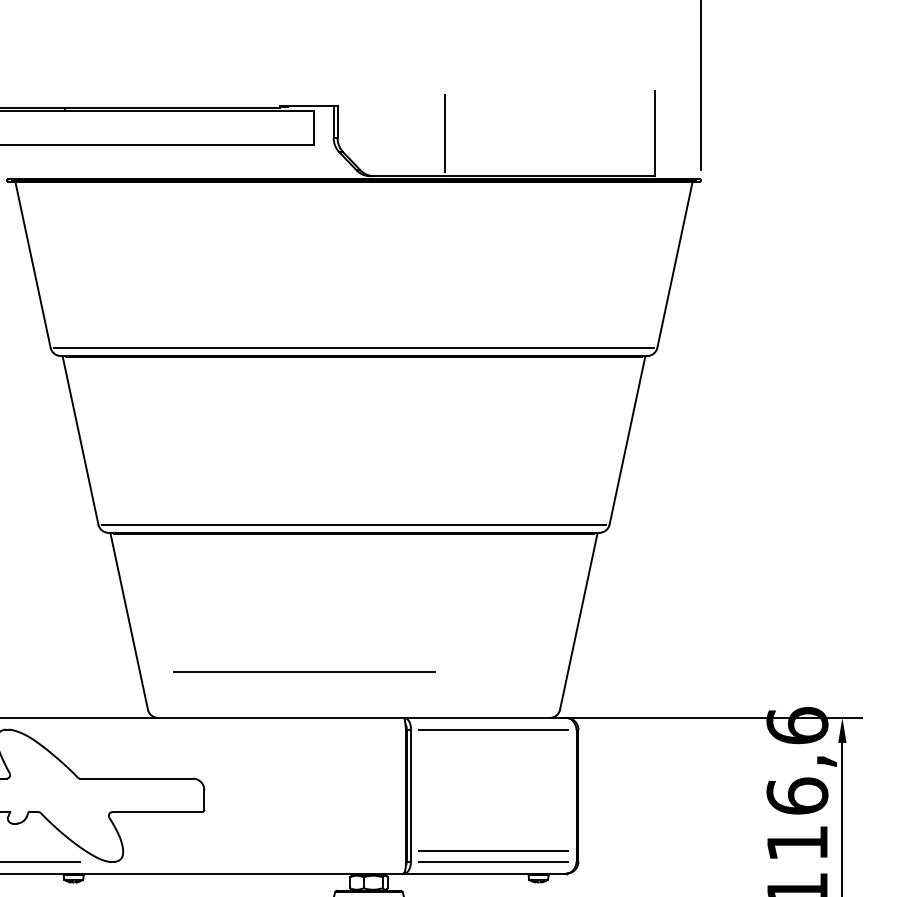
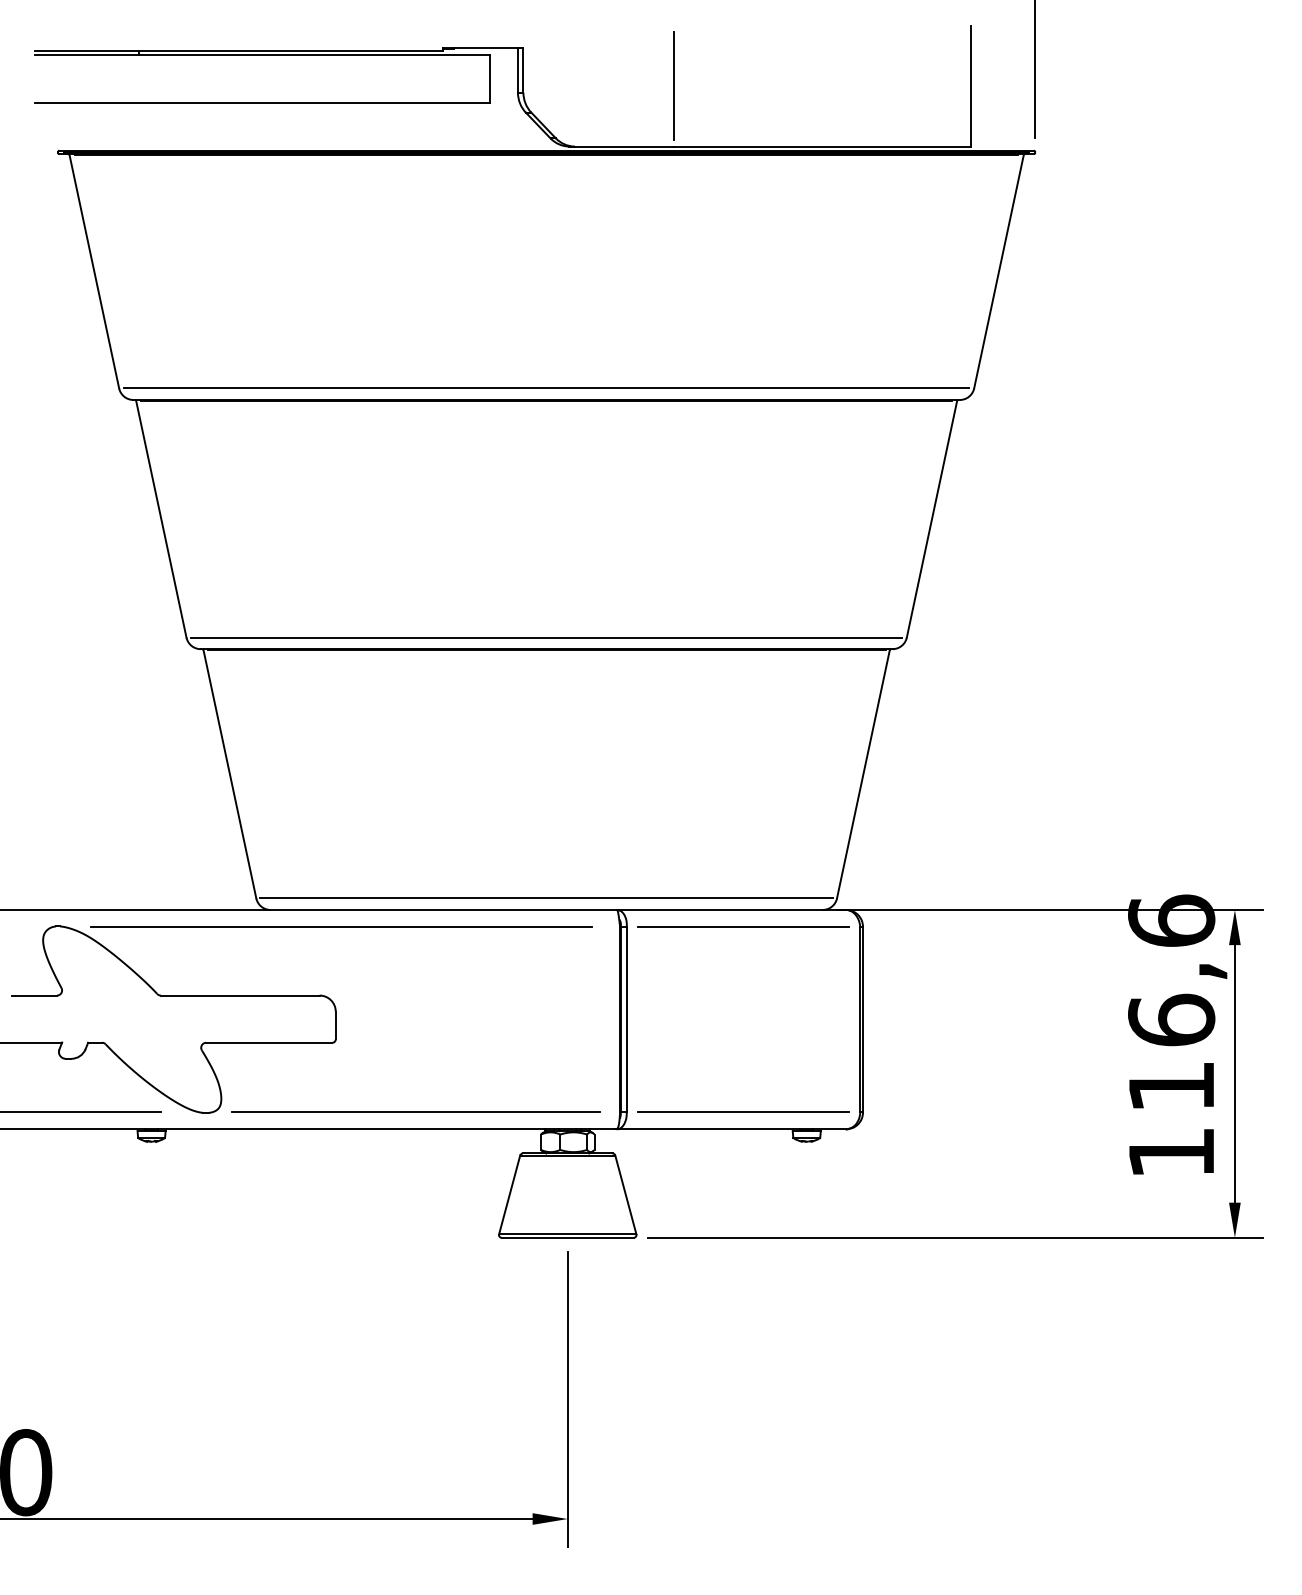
line: (304, 671) -> (415, 1111), moved
line: (353, 709) -> (546, 898), added
line: (208, 729) -> (341, 926), added
line: (493, 850) -> (743, 1096), removed

